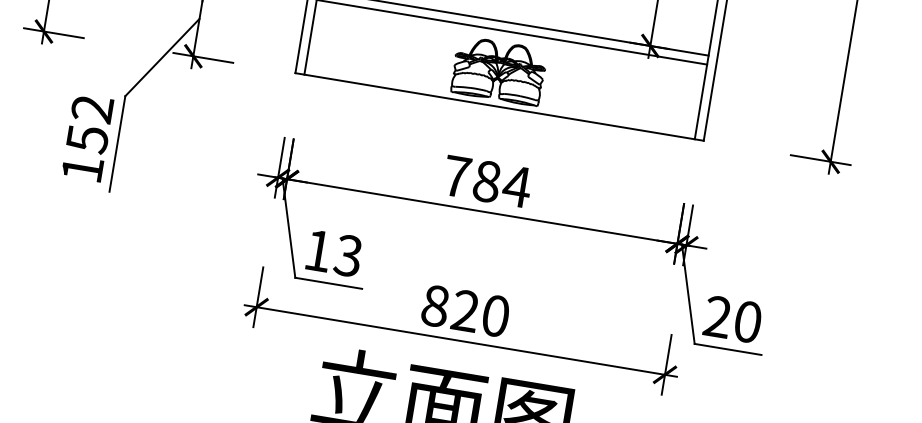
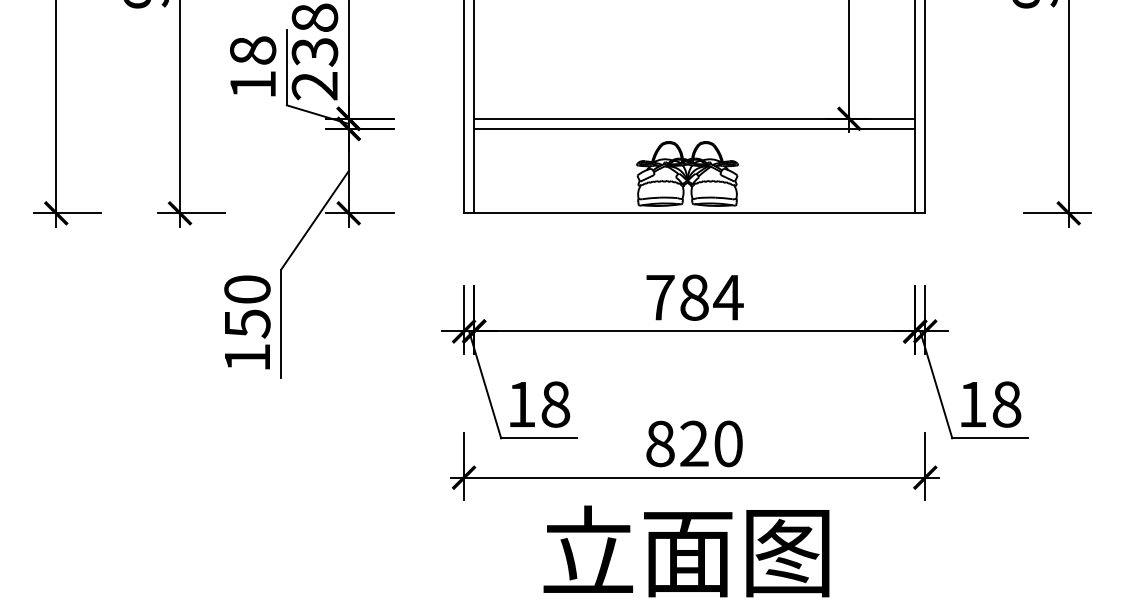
text: (92, 108) -> (247, 289), 152 -> 150
text: (348, 255) -> (555, 404), 13 -> 18
text: (732, 319) -> (989, 404), 20 -> 18

